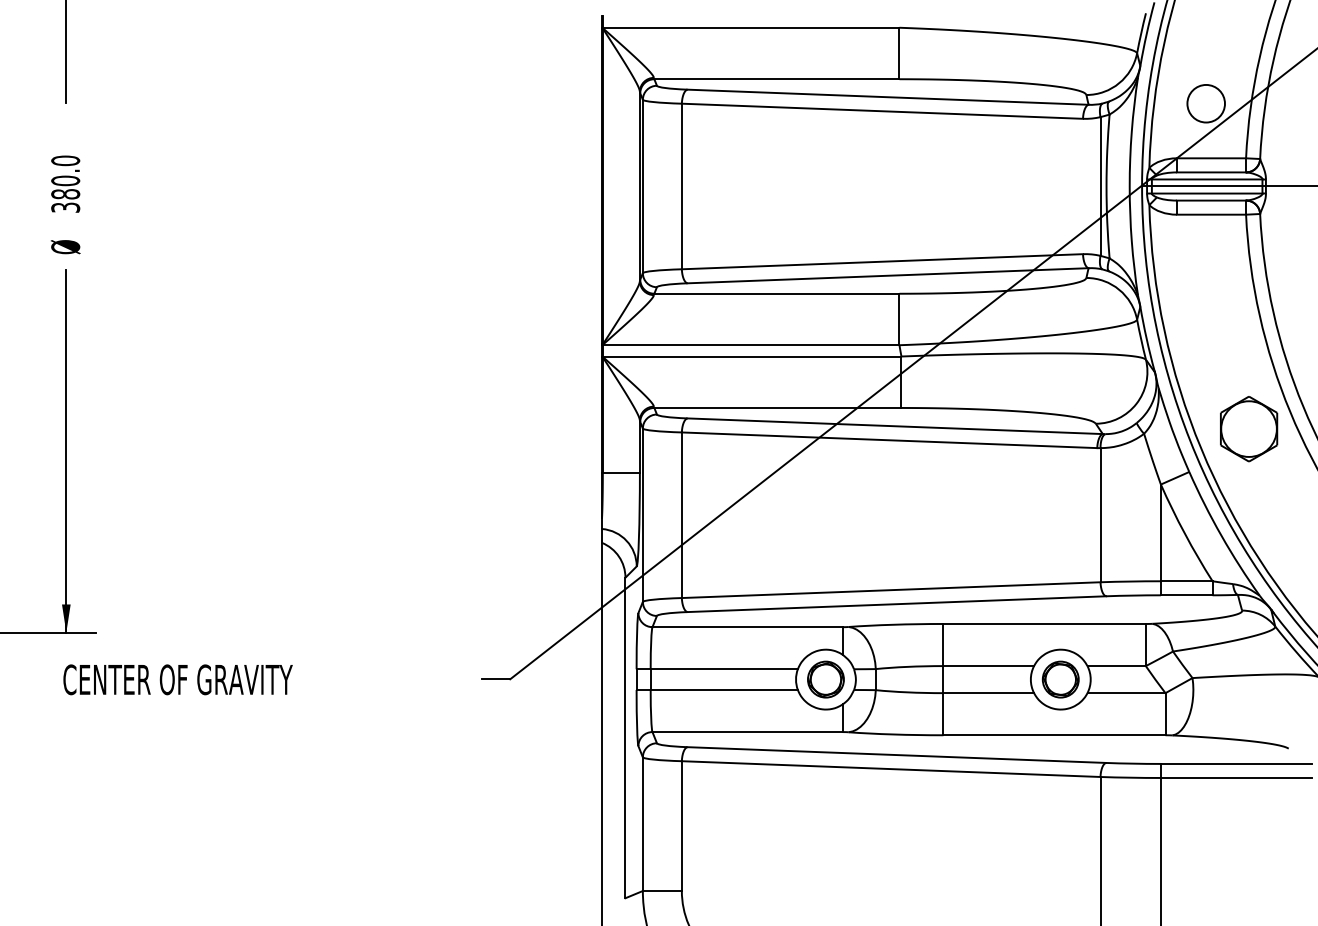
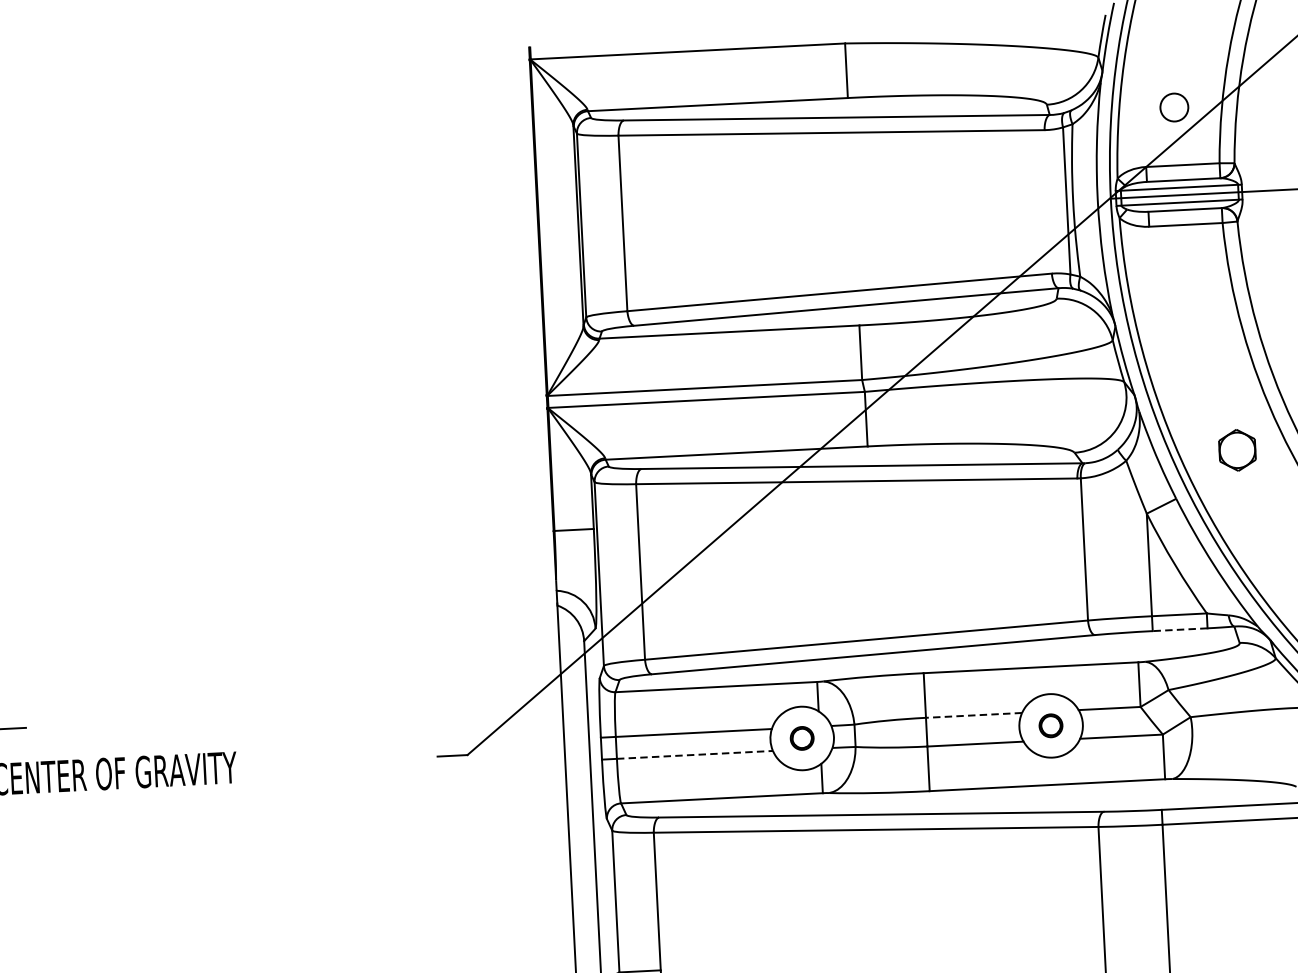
circle: (1205, 103) -> (1173, 107), size x0.7
part: (1249, 429) -> (1237, 450), size x0.6
line: (1186, 595) -> (1179, 629), solid -> dashed
line: (988, 666) -> (973, 715), solid -> dashed
part: (825, 679) -> (801, 738), size x0.6
part: (1060, 679) -> (1050, 725), size x0.6
line: (724, 689) -> (695, 754), solid -> dashed

